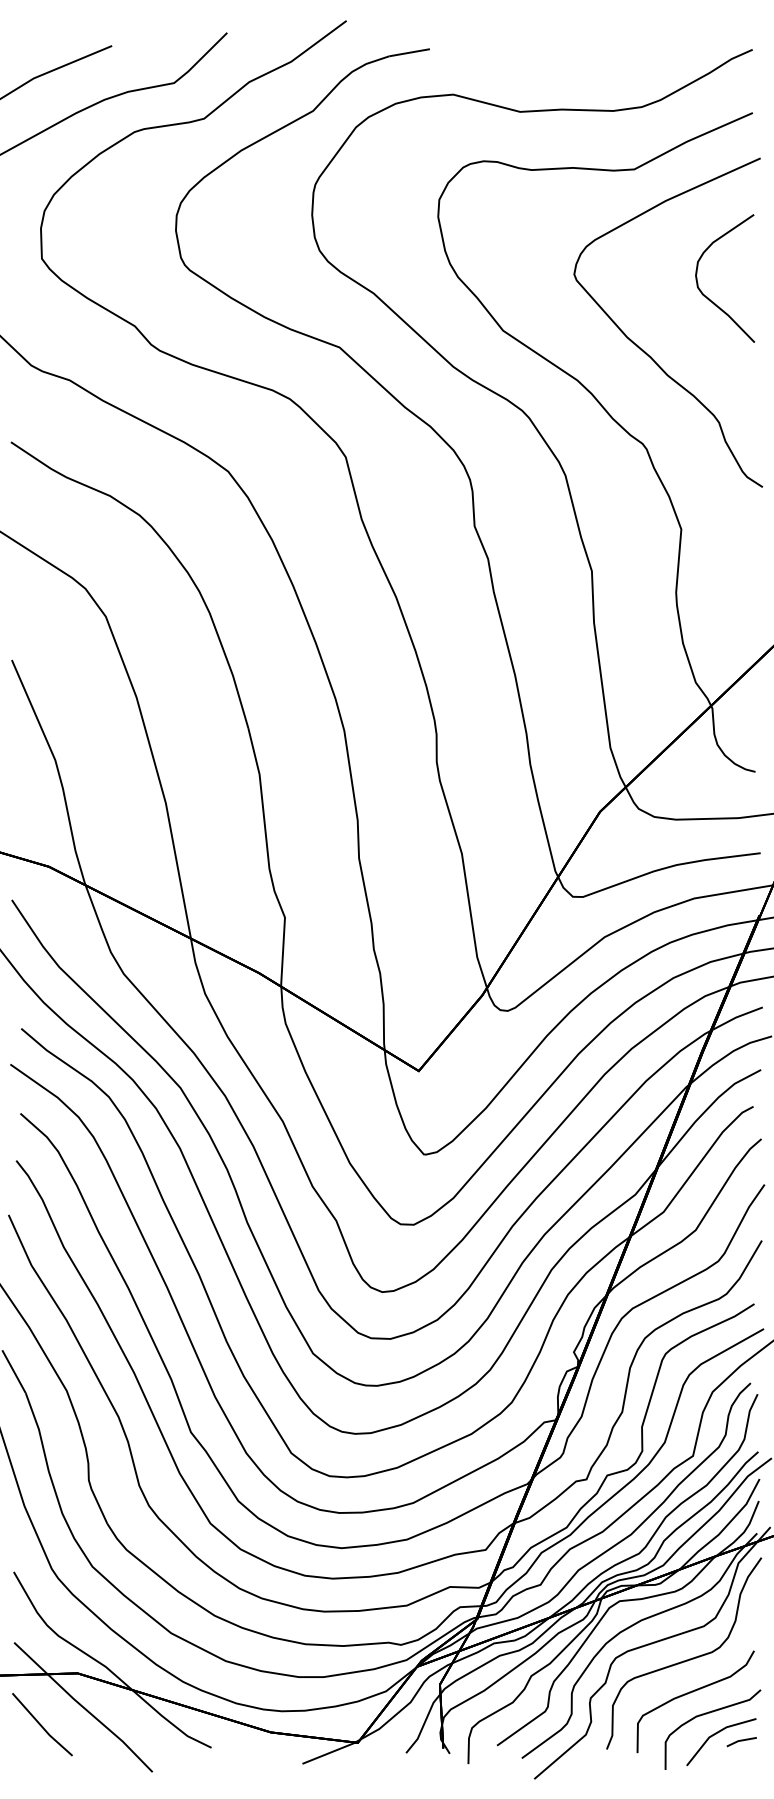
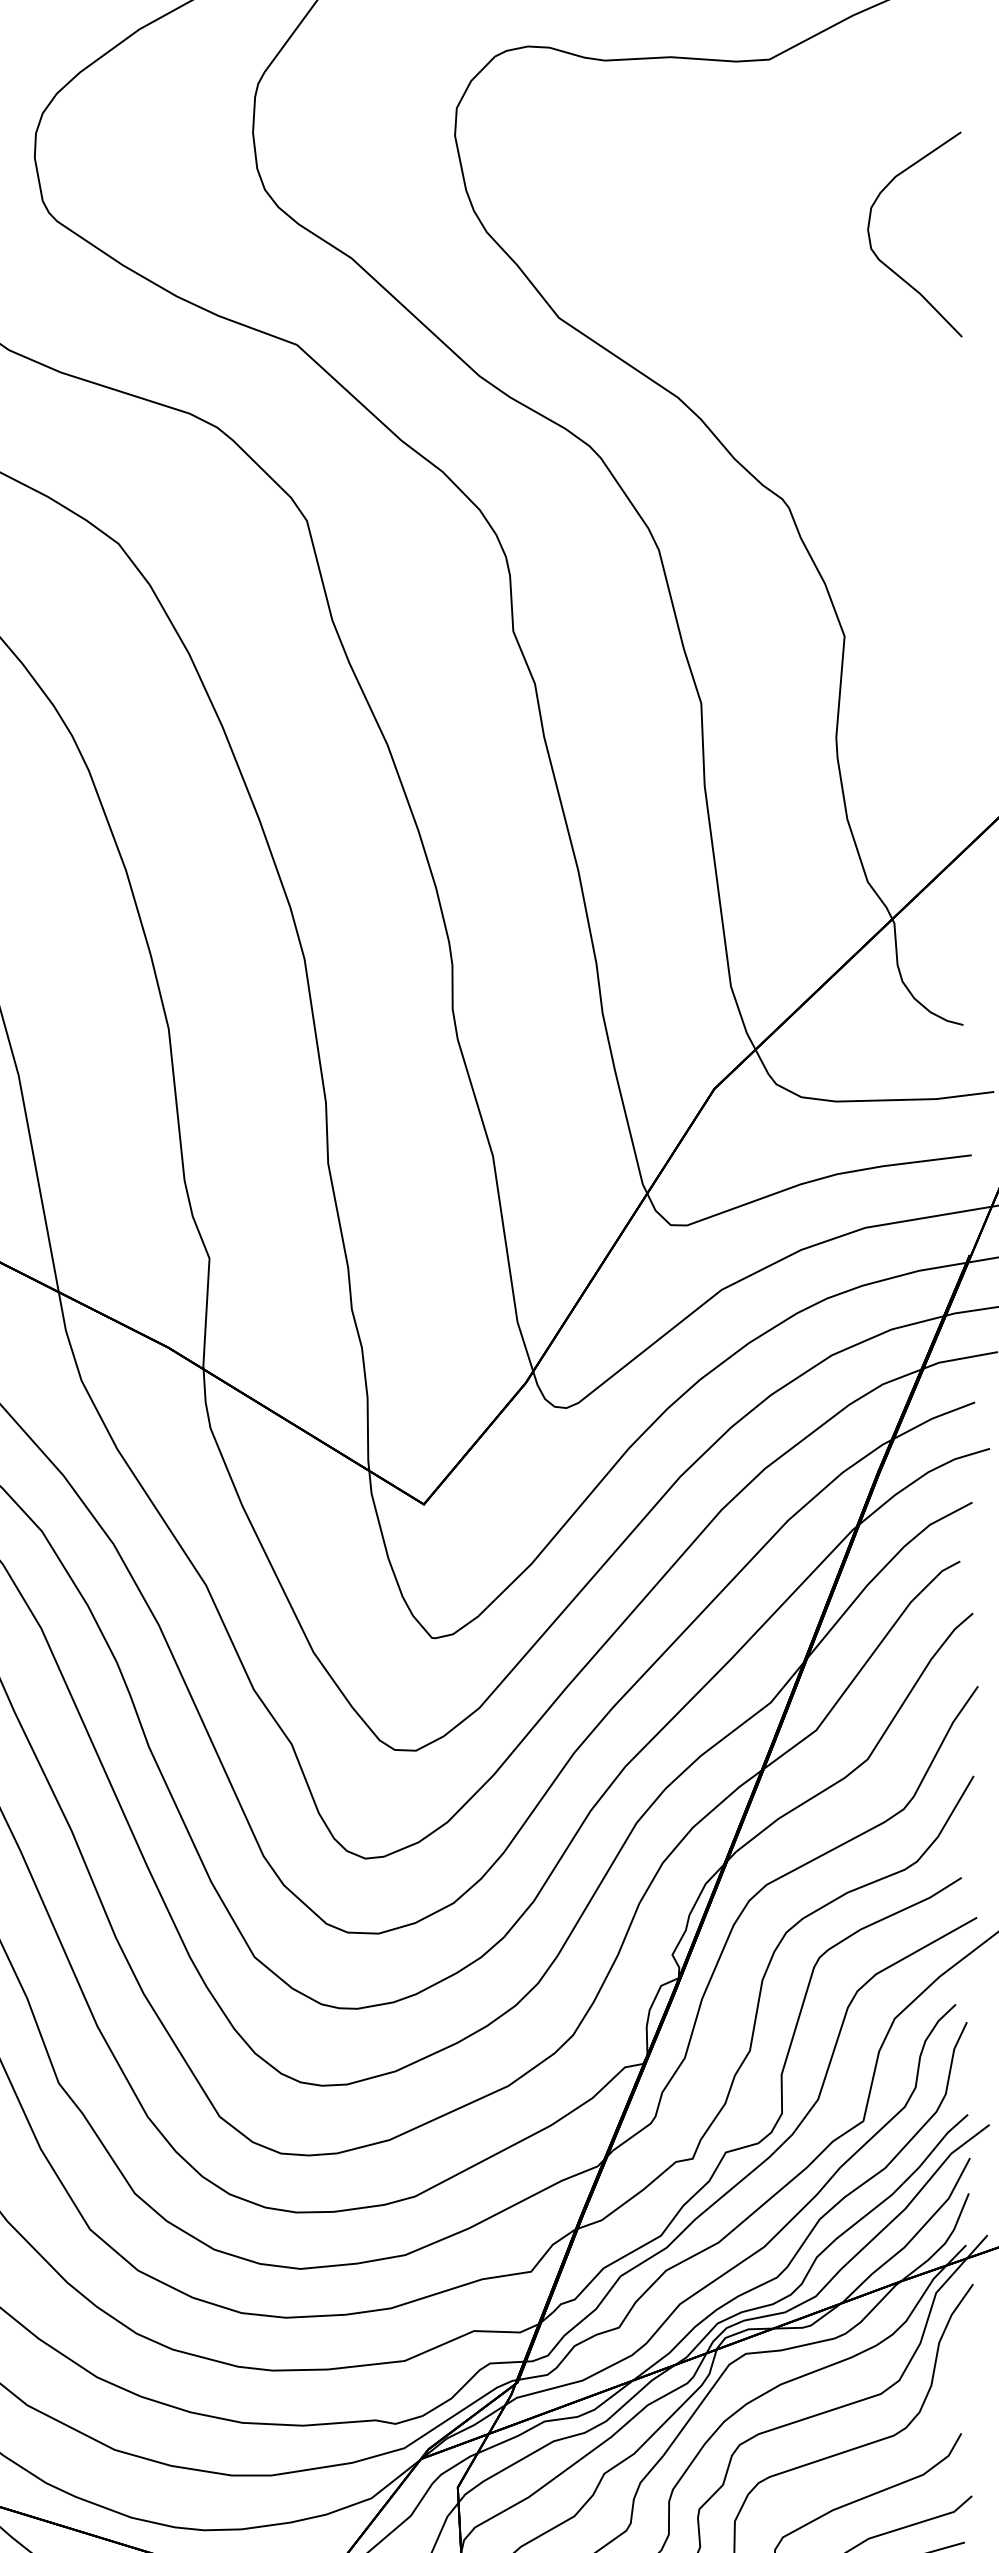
curve: (644, 350) -> (785, 349), removed

